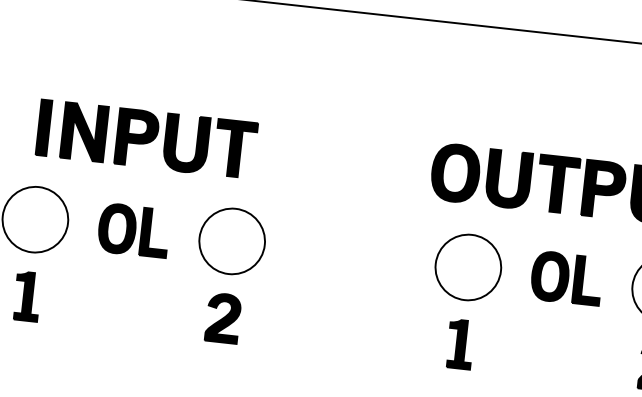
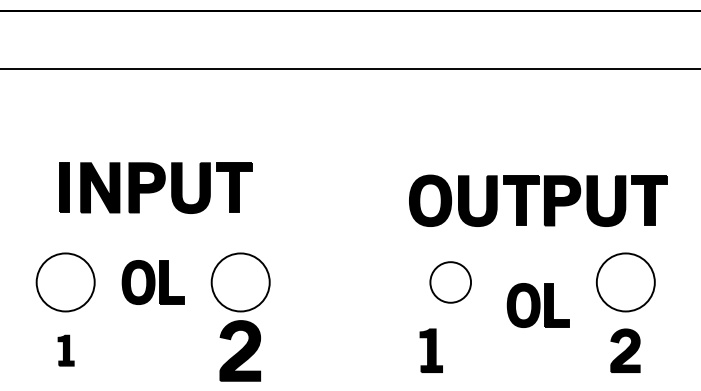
part: (146, 138) -> (155, 187), moved
part: (468, 267) -> (450, 282), size x0.7
part: (565, 278) -> (537, 305), moved
part: (26, 296) -> (65, 350), size x0.7
part: (223, 317) -> (240, 350), size x1.4
part: (459, 343) -> (430, 350), moved

